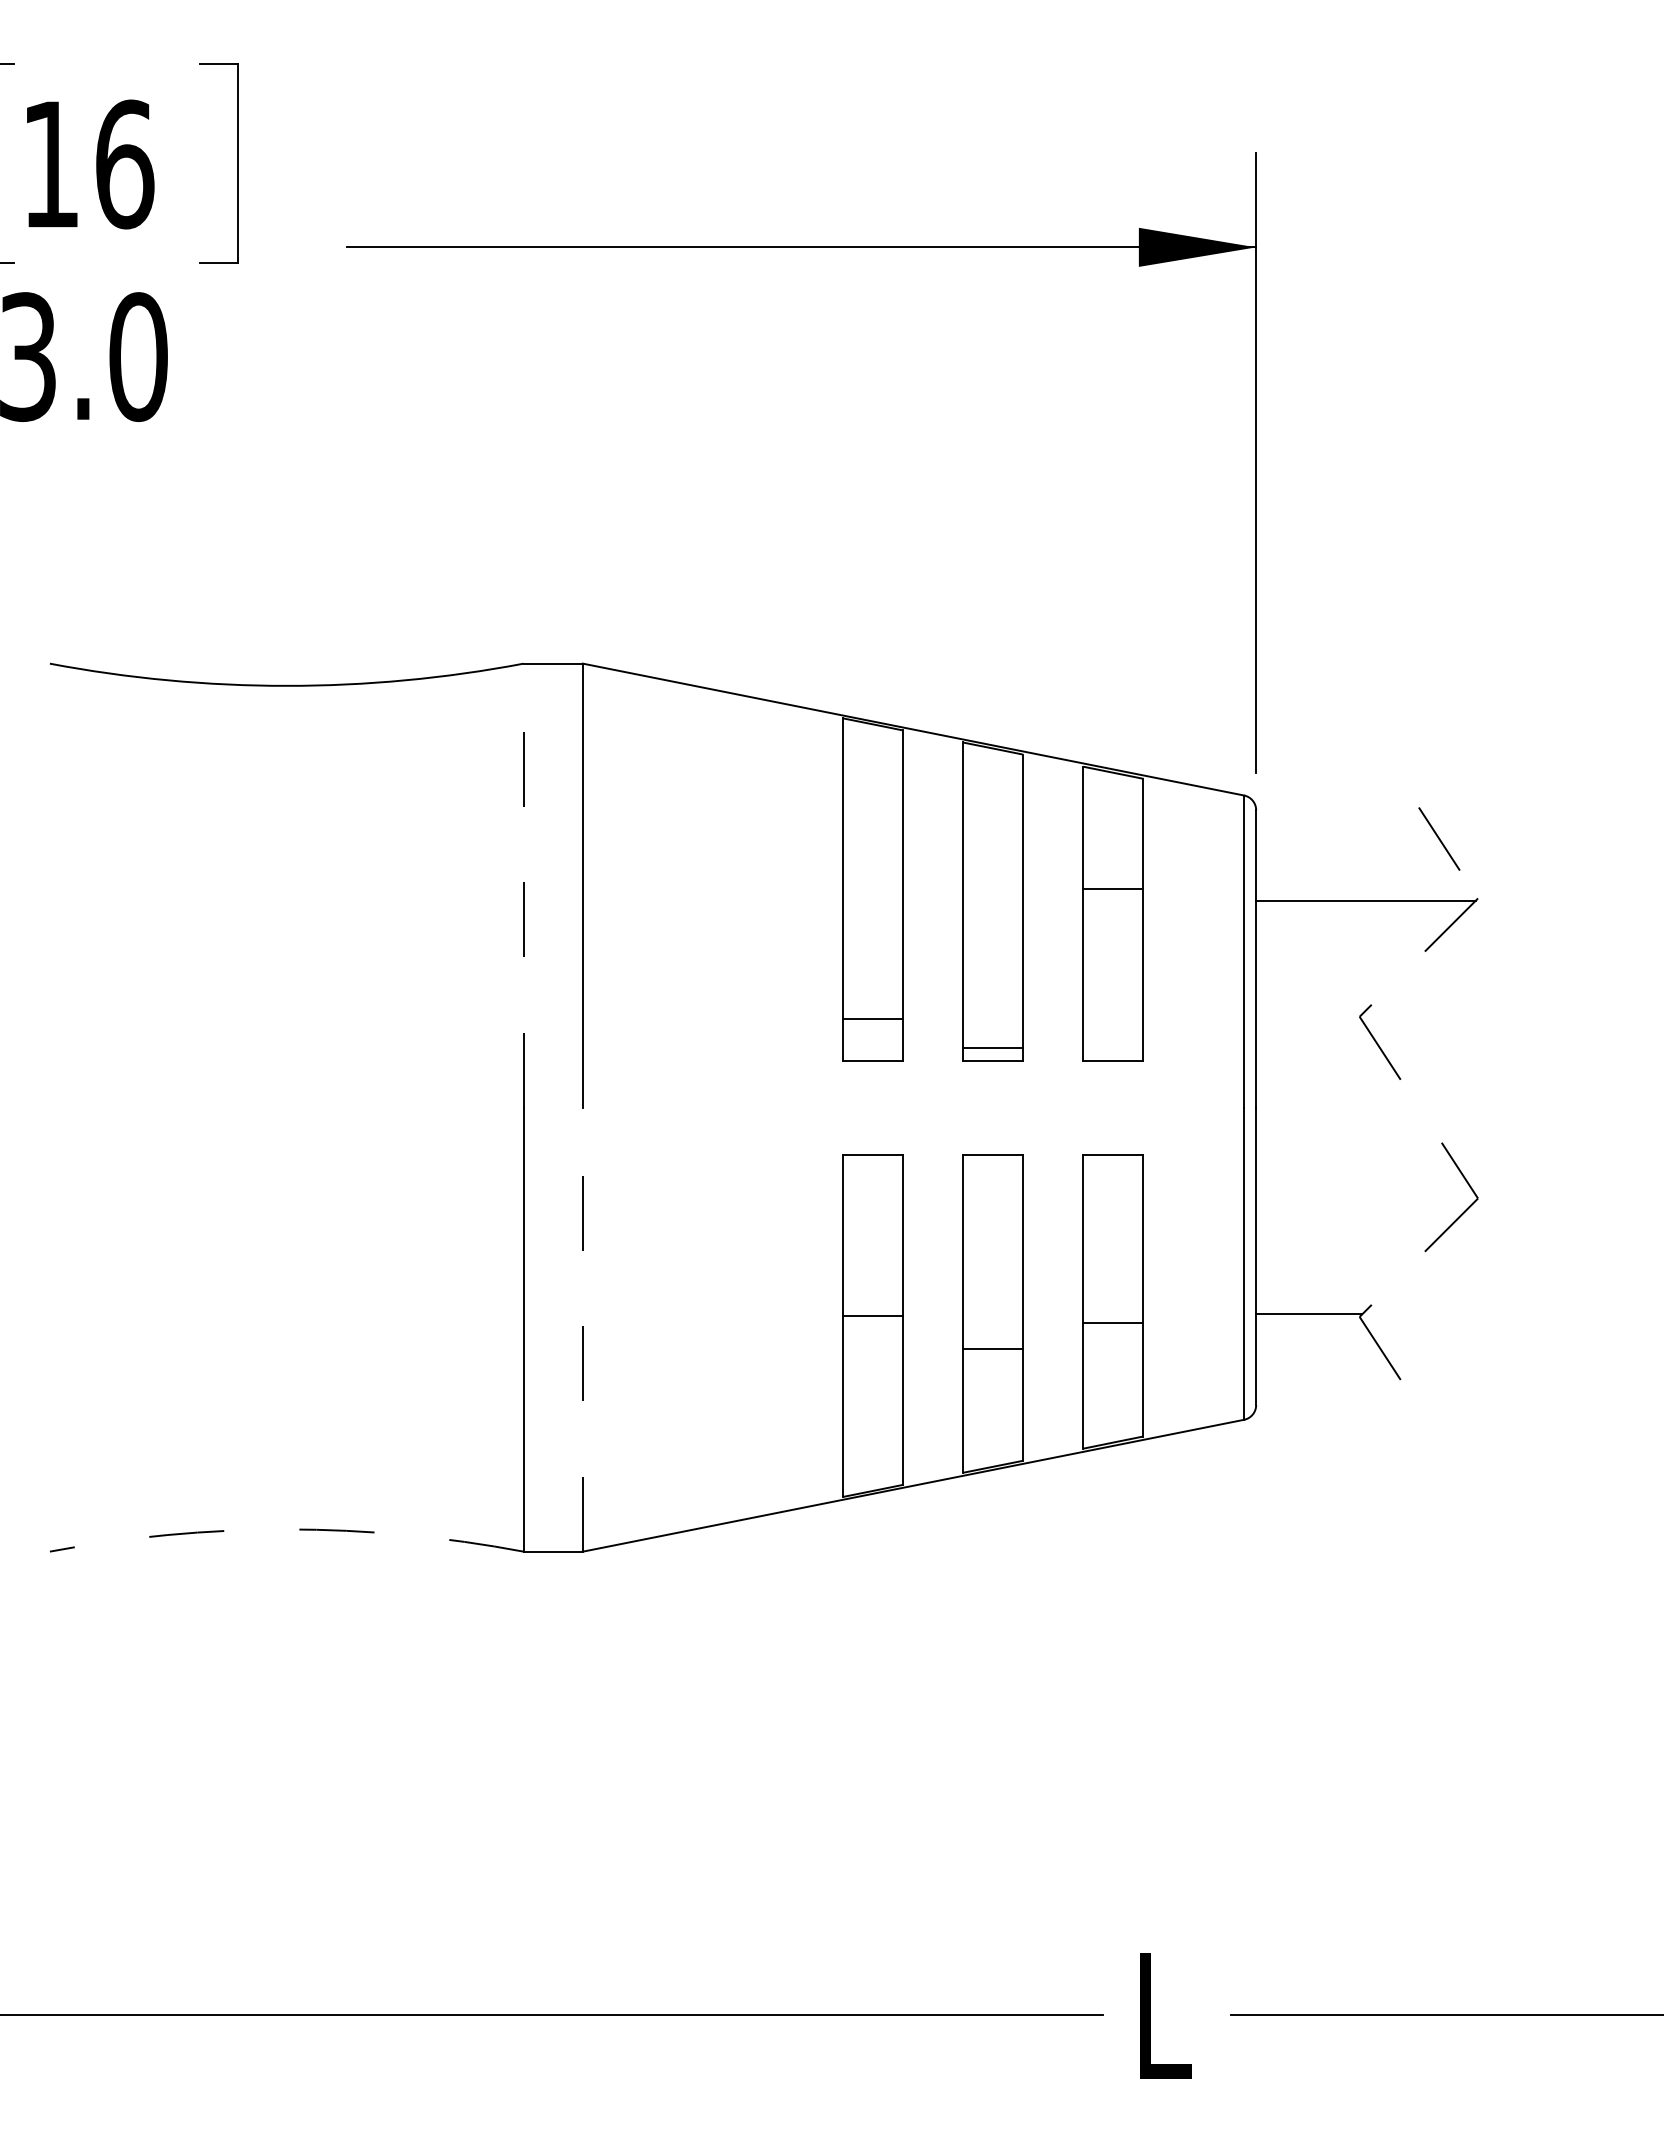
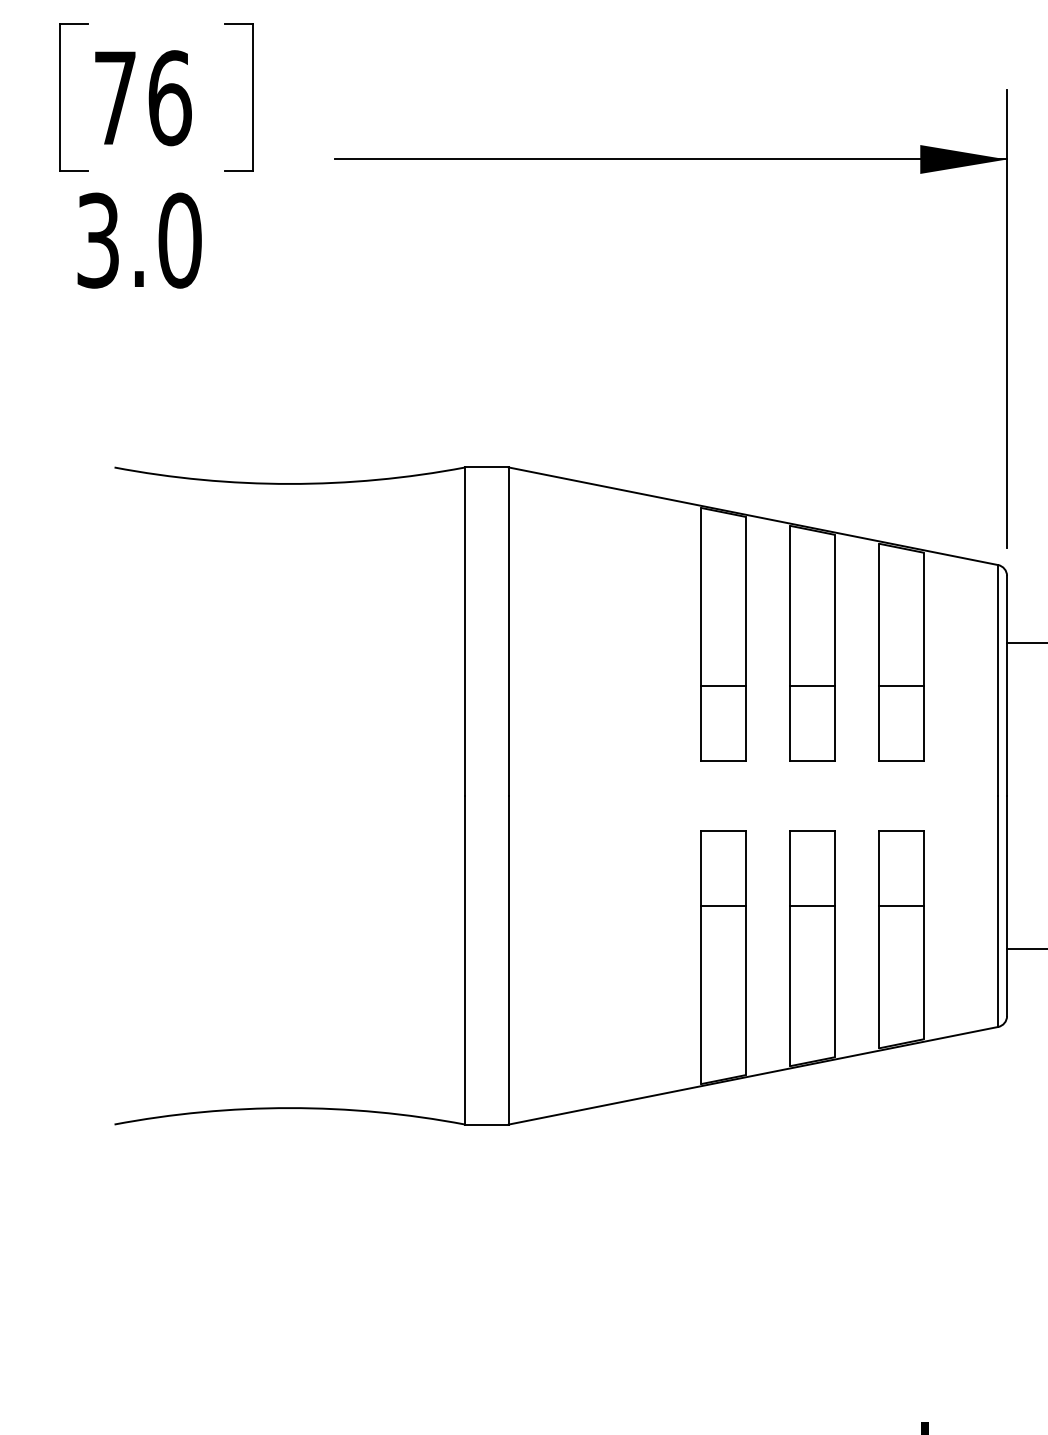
text: (50, 164) -> (114, 98), 16 -> 76
line: (523, 885) -> (464, 631), dashed -> solid
line: (1113, 889) -> (901, 686), moved
line: (872, 1019) -> (723, 686), moved
line: (992, 1048) -> (811, 686), moved
line: (872, 1315) -> (723, 905), moved
line: (1113, 1322) -> (901, 905), moved
line: (582, 1329) -> (508, 960), dashed -> solid
line: (992, 1348) -> (811, 905), moved
arc: (286, 1529) -> (289, 1108), dashed -> solid

